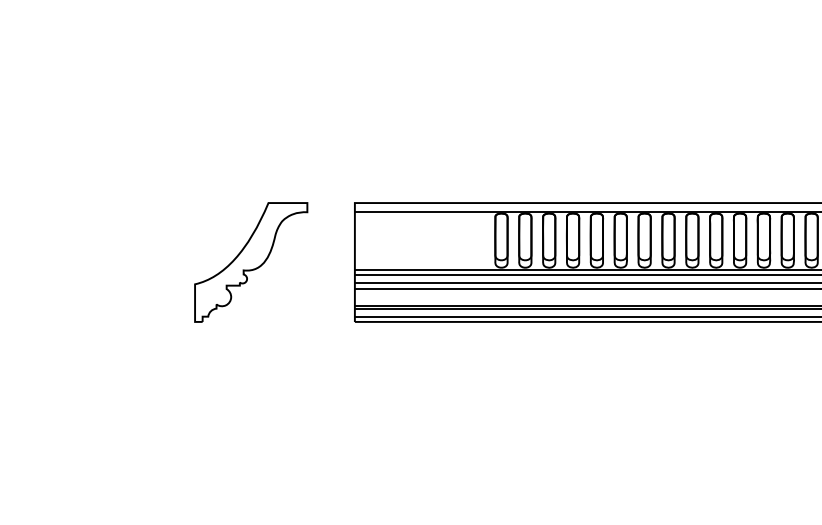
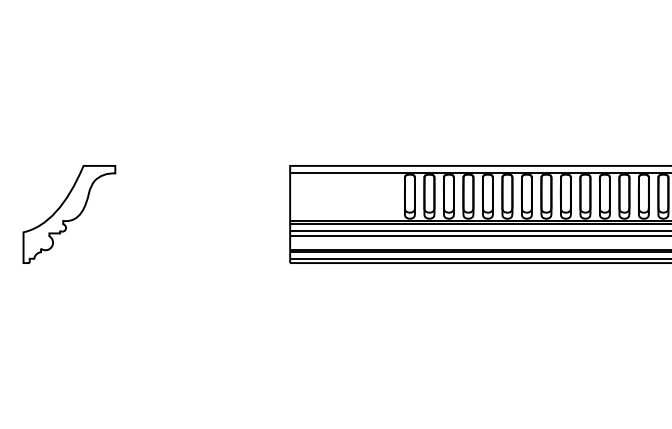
part: (251, 262) -> (69, 214), moved

